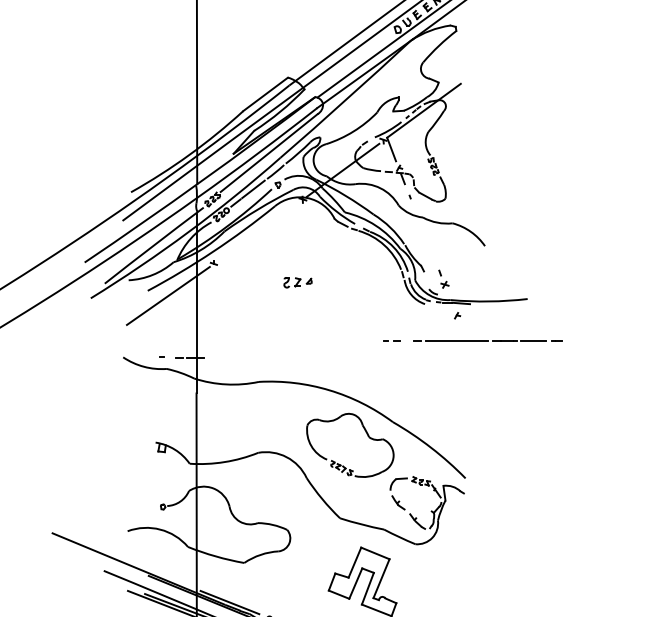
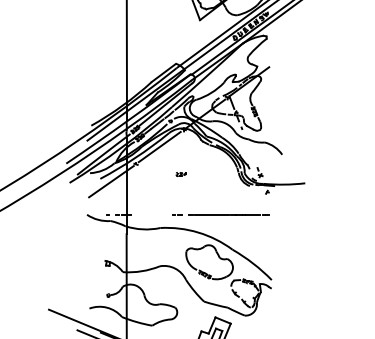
line: (257, 230) -> (159, 146), added
part: (296, 282) -> (180, 174), size x0.62
line: (472, 340) -> (220, 214), moved

